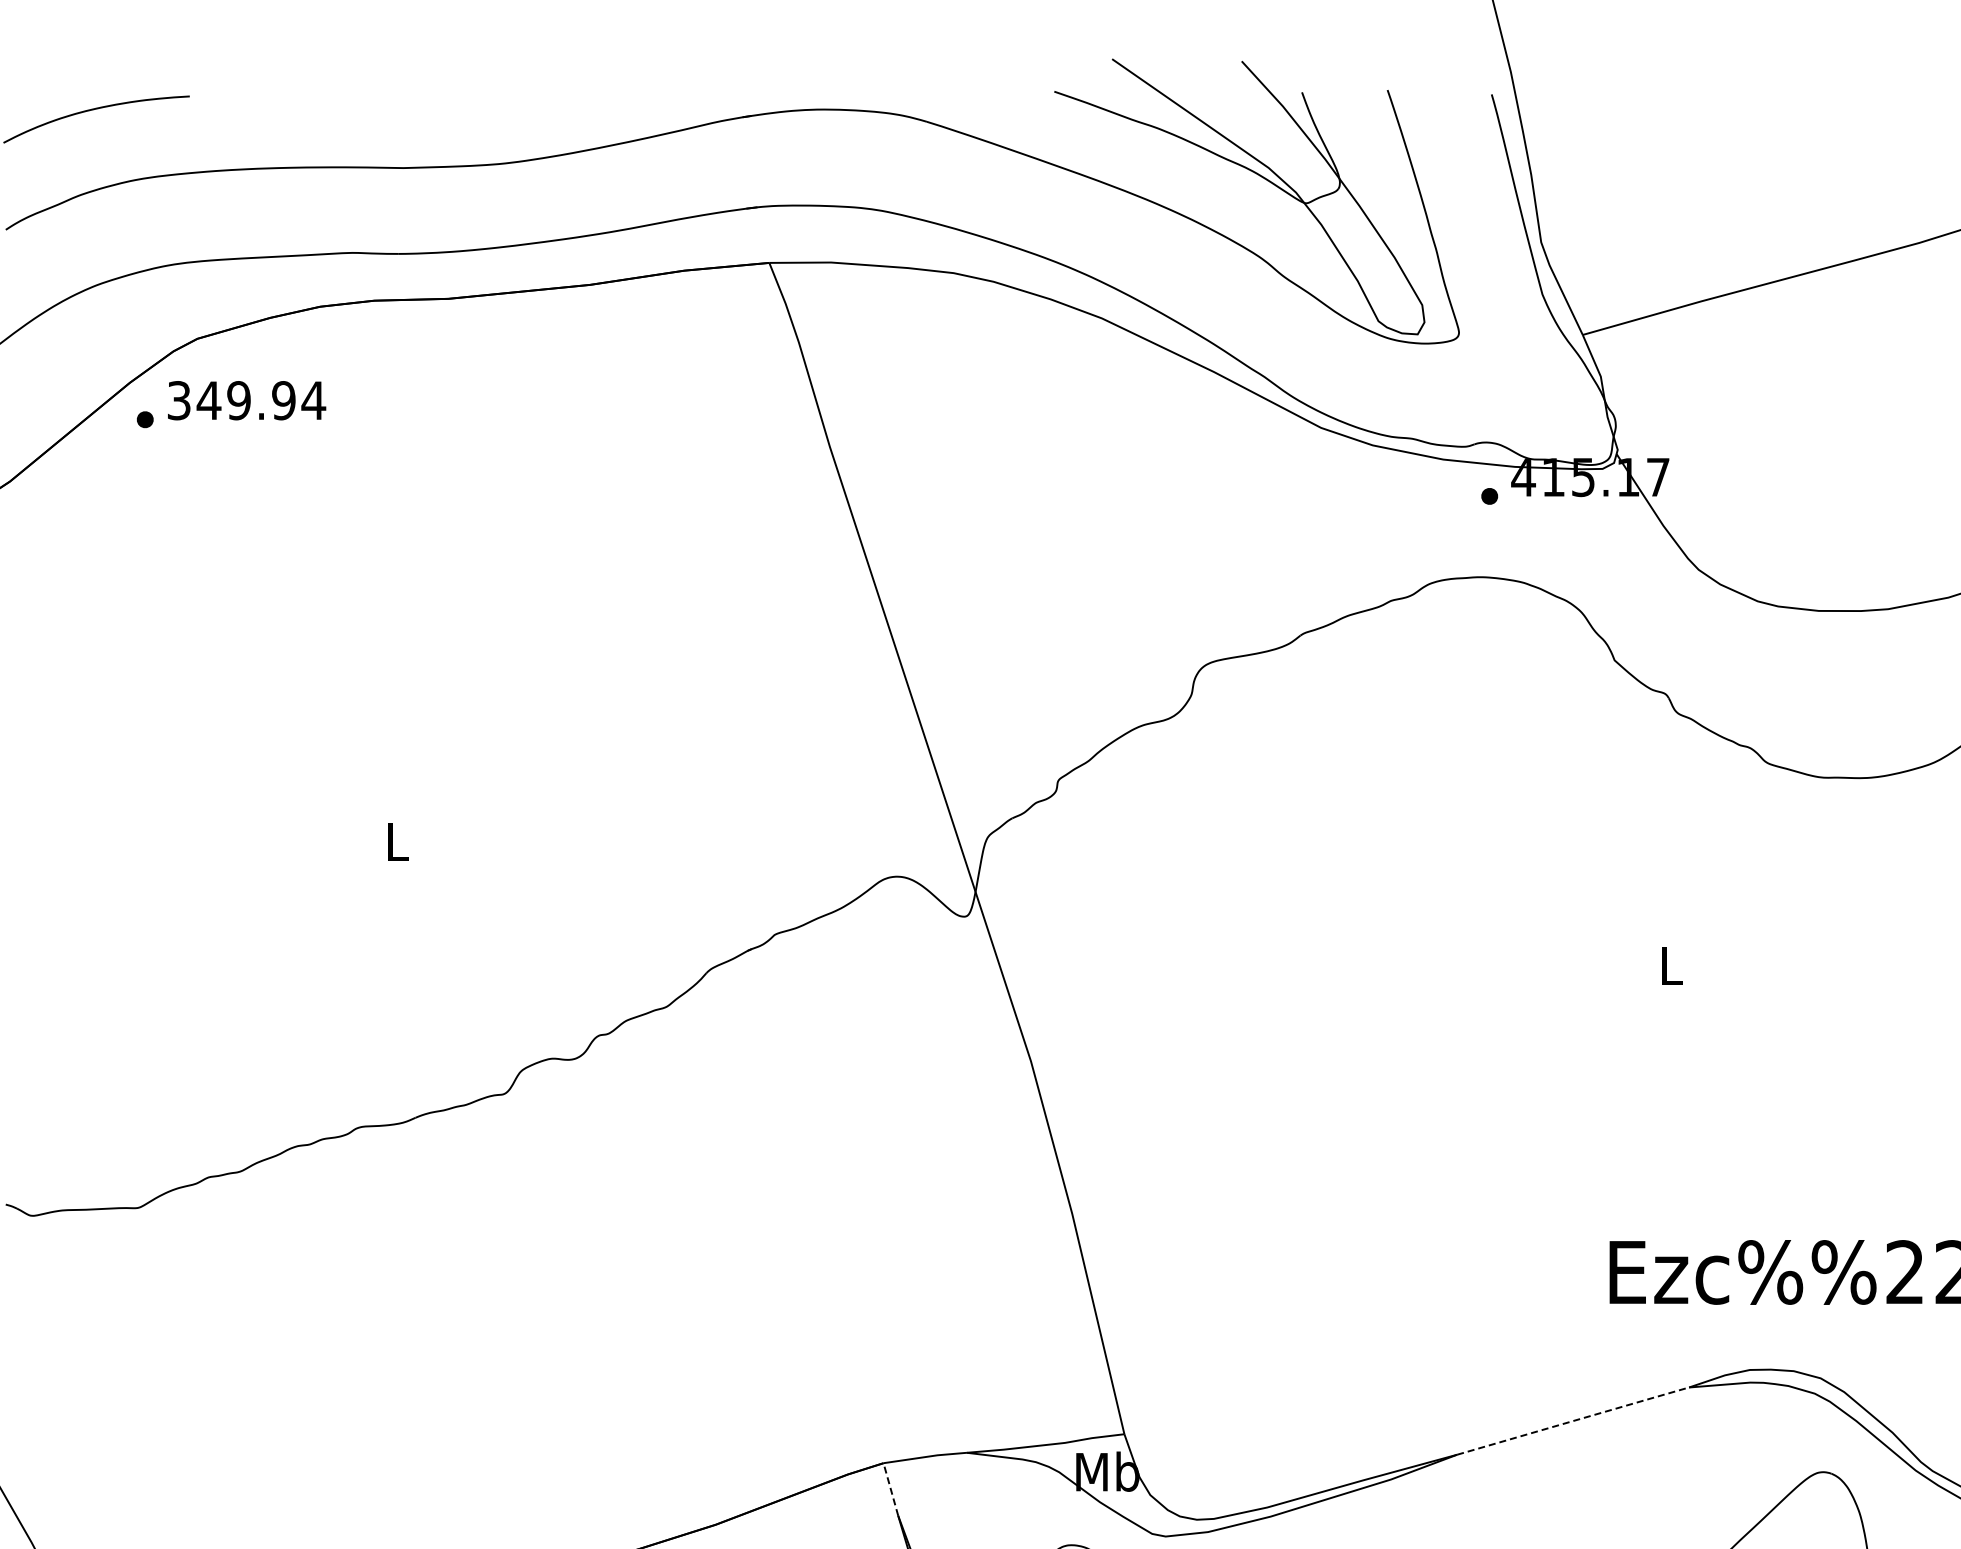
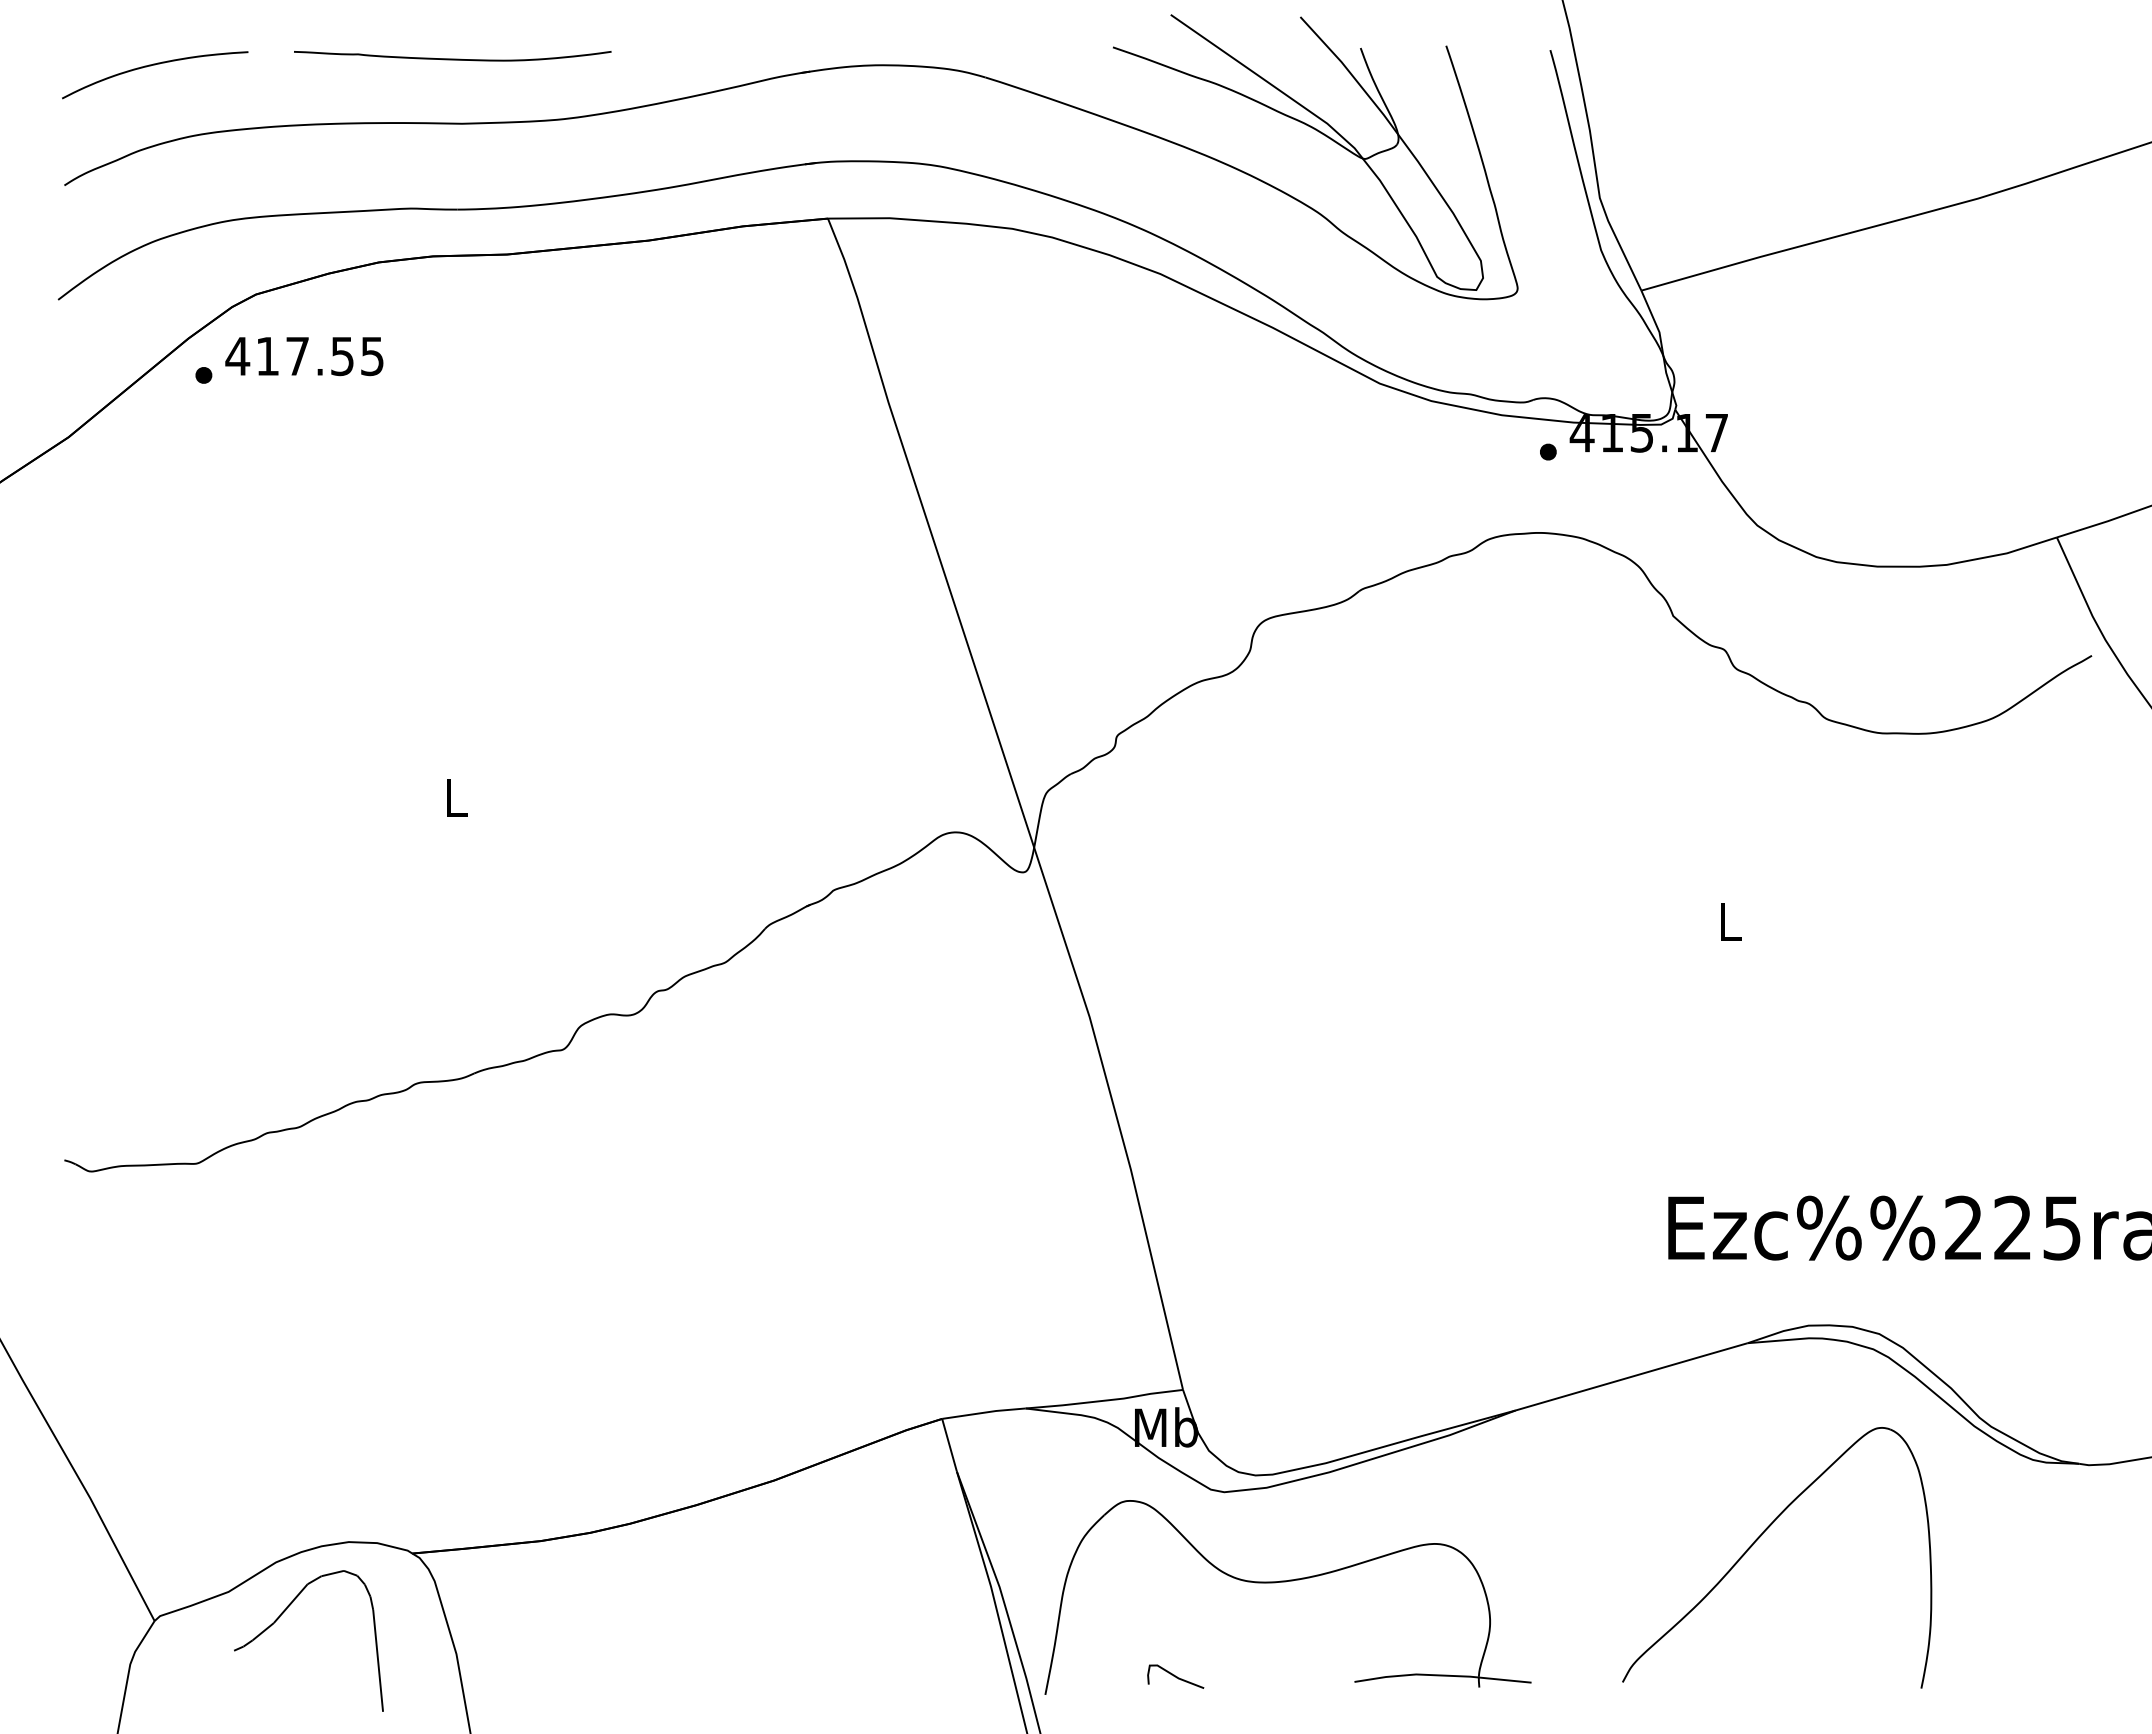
curve: (393, 102) -> (452, 58), added
text: (245, 400) -> (304, 356), 349.94 -> 417.55
line: (1573, 1420) -> (1632, 1376), dashed -> solid
line: (890, 1488) -> (949, 1444), dashed -> solid

